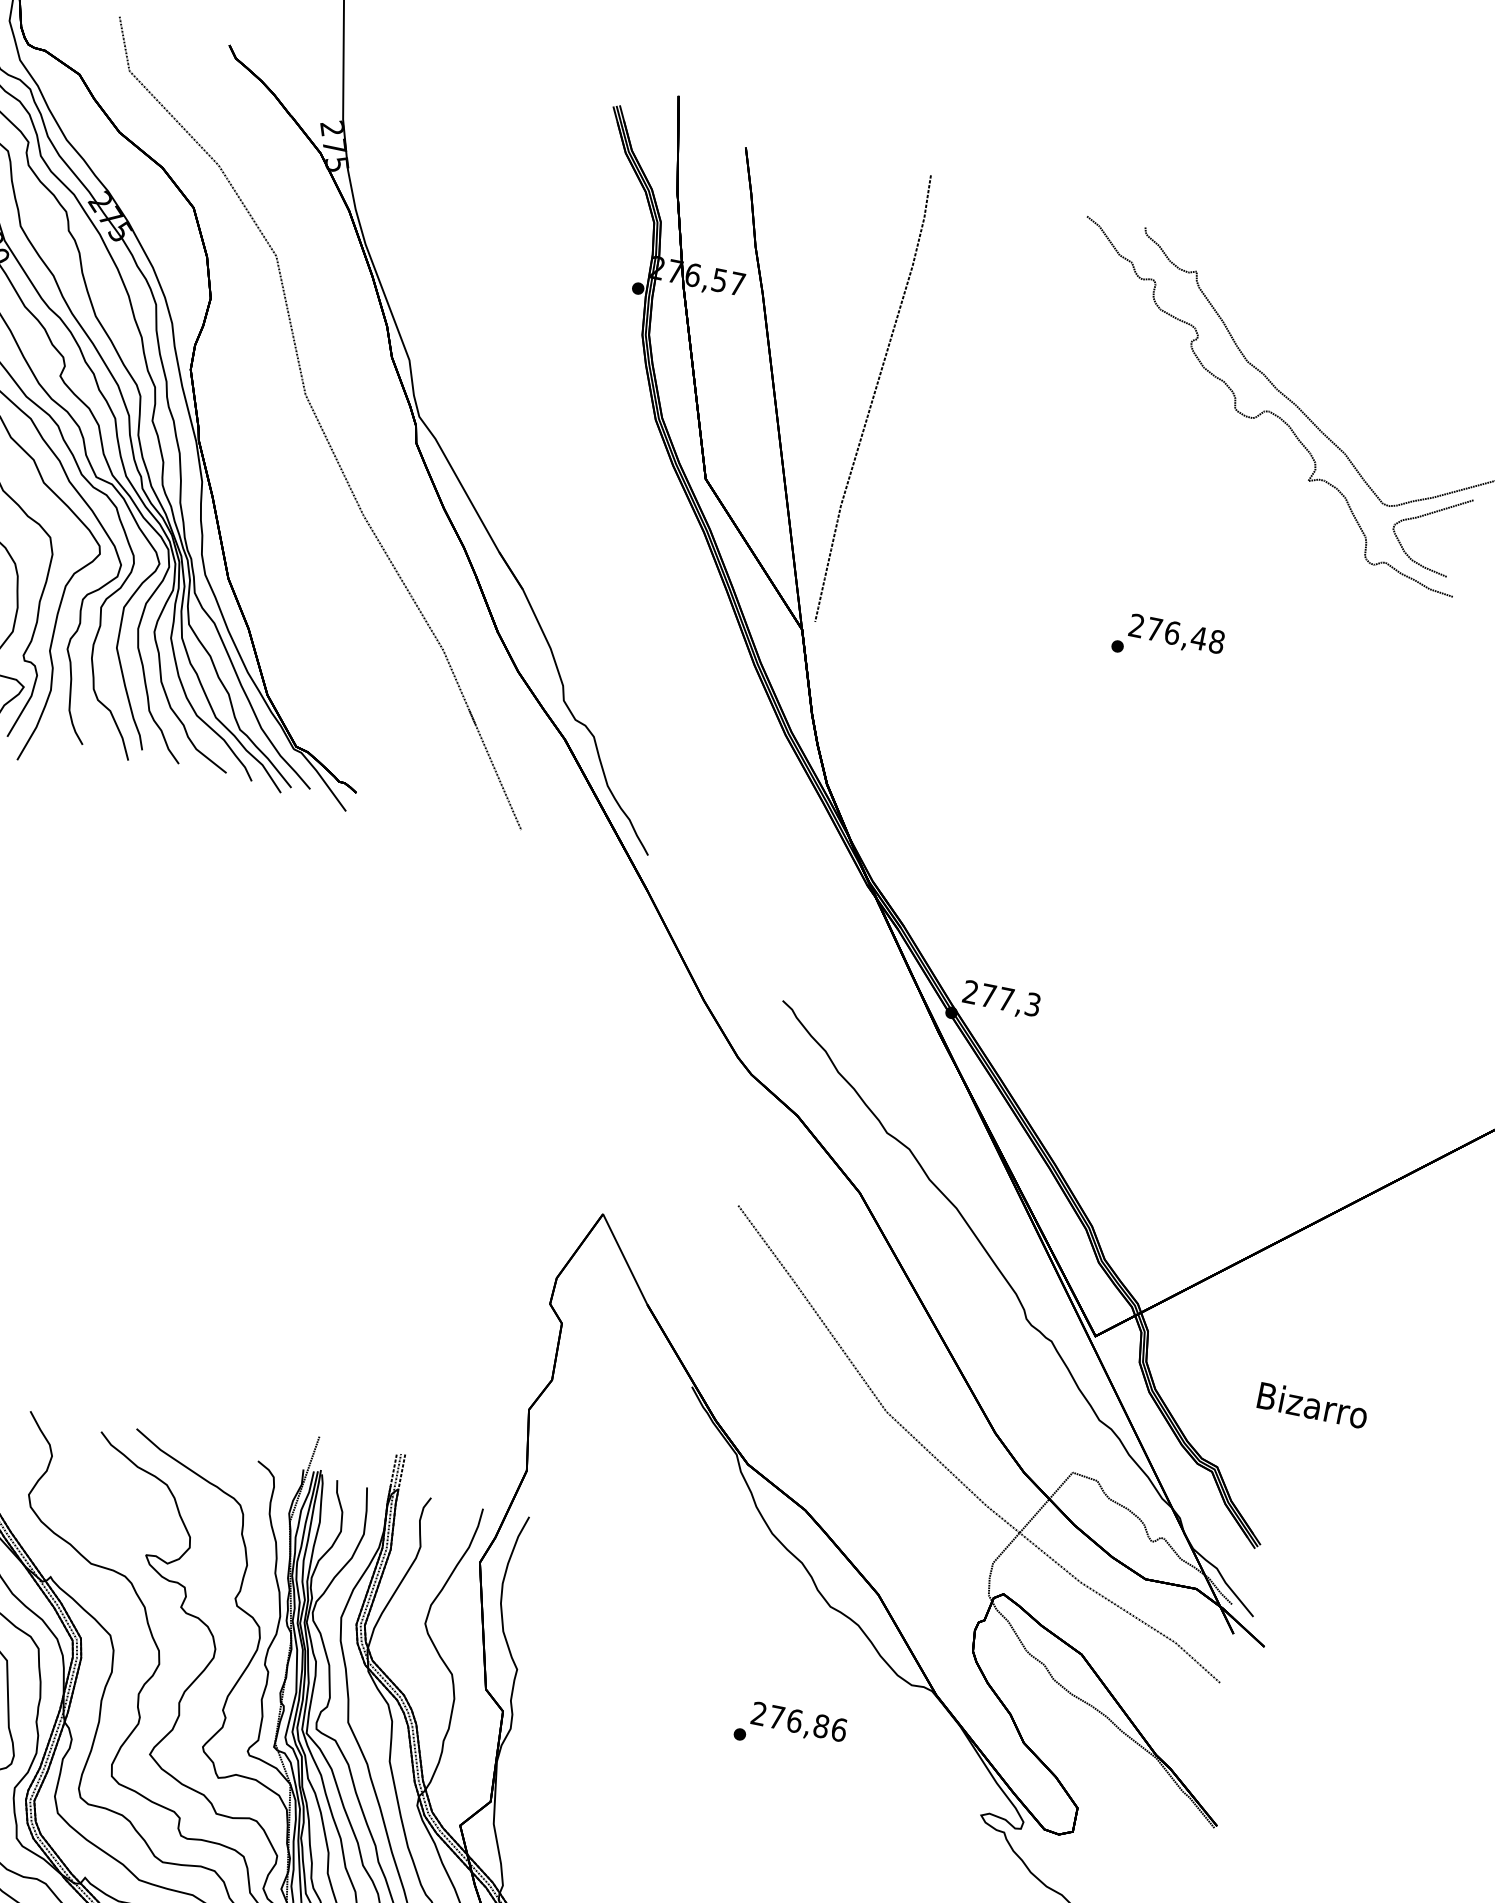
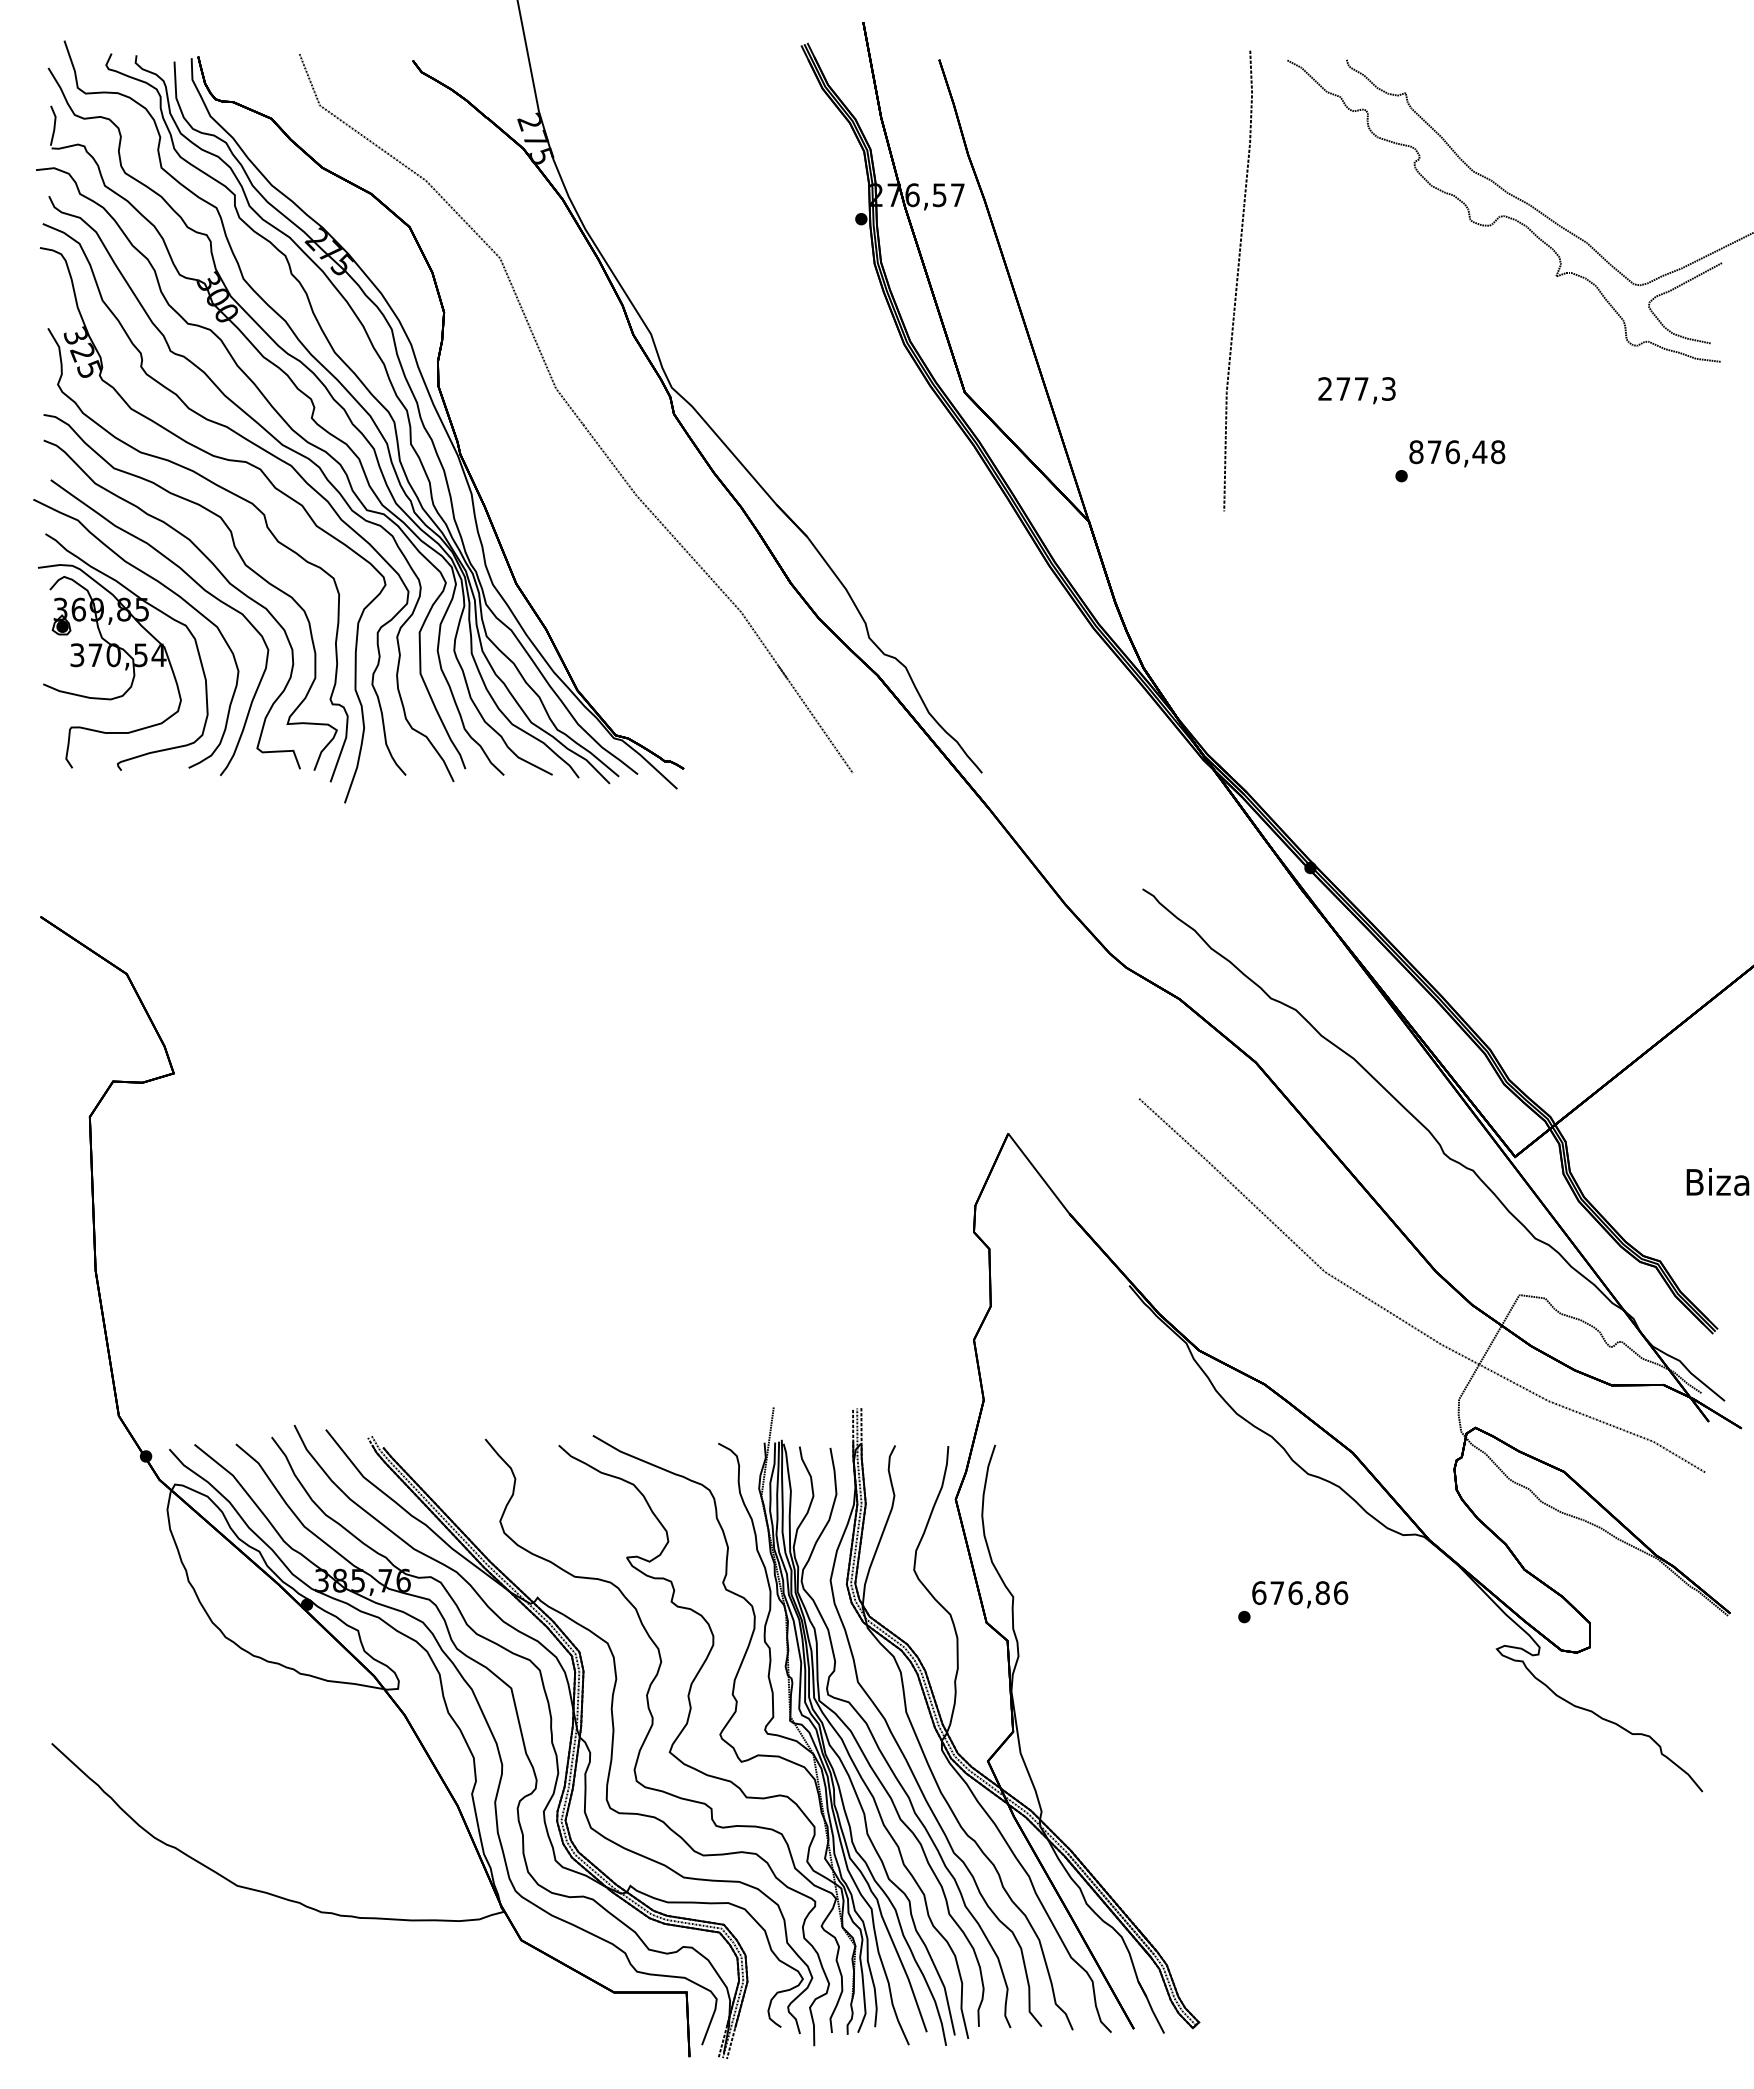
curve: (873, 398) -> (1237, 280), moved
text: (1136, 626) -> (1416, 452), 276,48 -> 876,48
text: (1001, 999) -> (1356, 390), moved
text: (759, 1714) -> (1259, 1593), 276,86 -> 676,86

